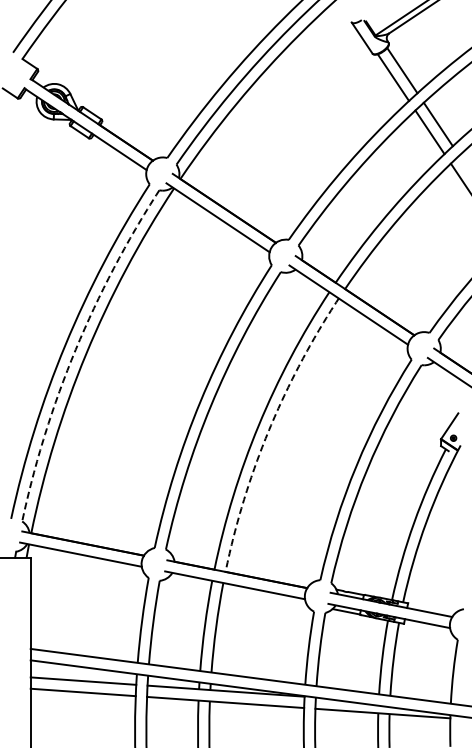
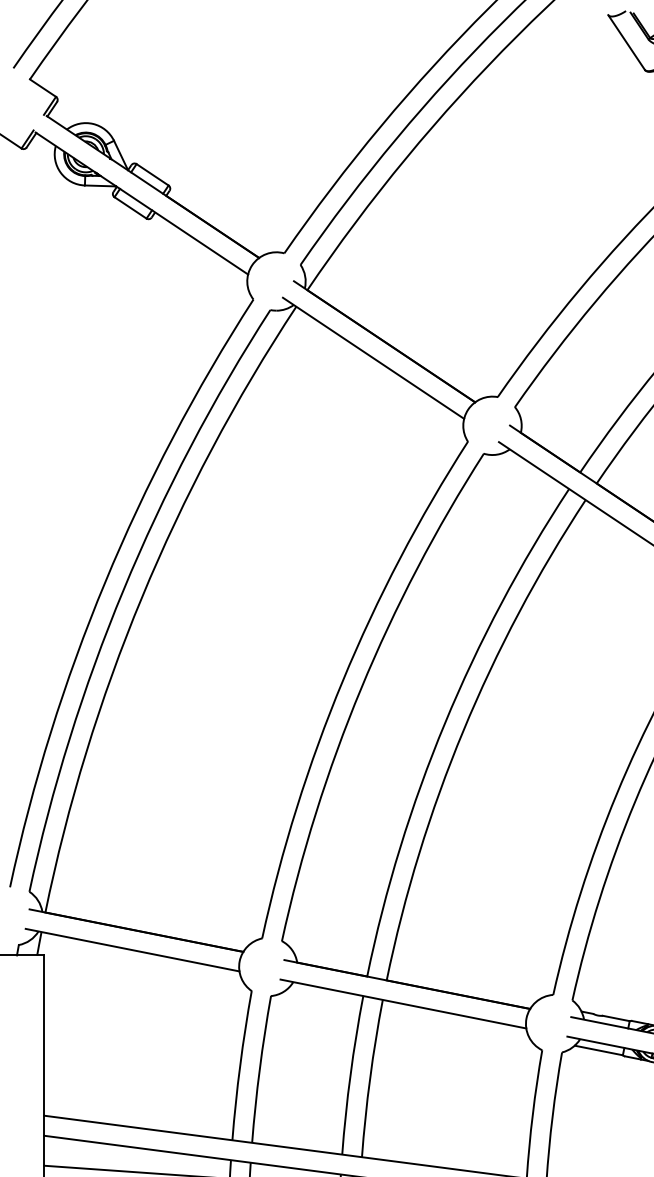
arc: (75, 349) -> (123, 589), dashed -> solid
arc: (269, 429) -> (463, 730), dashed -> solid

